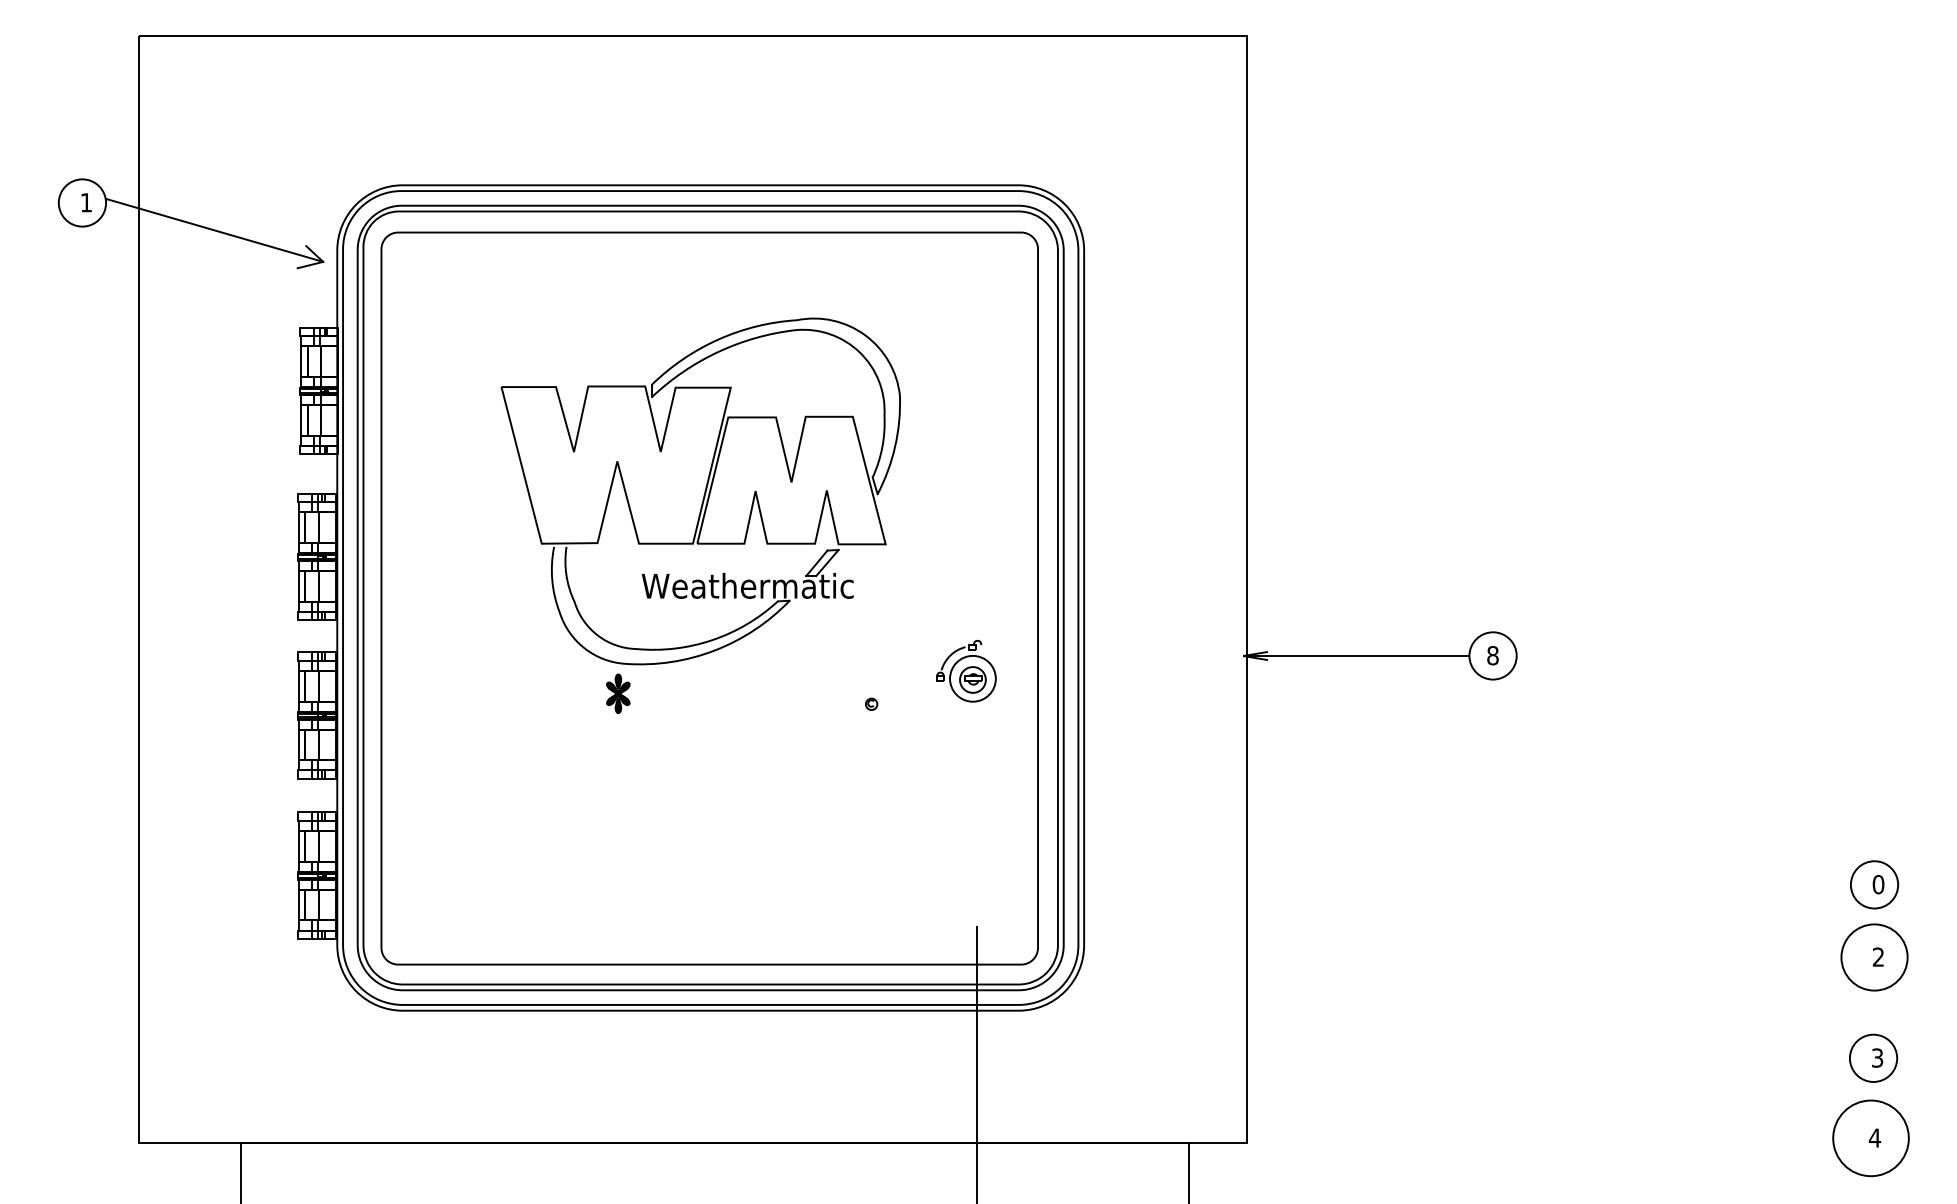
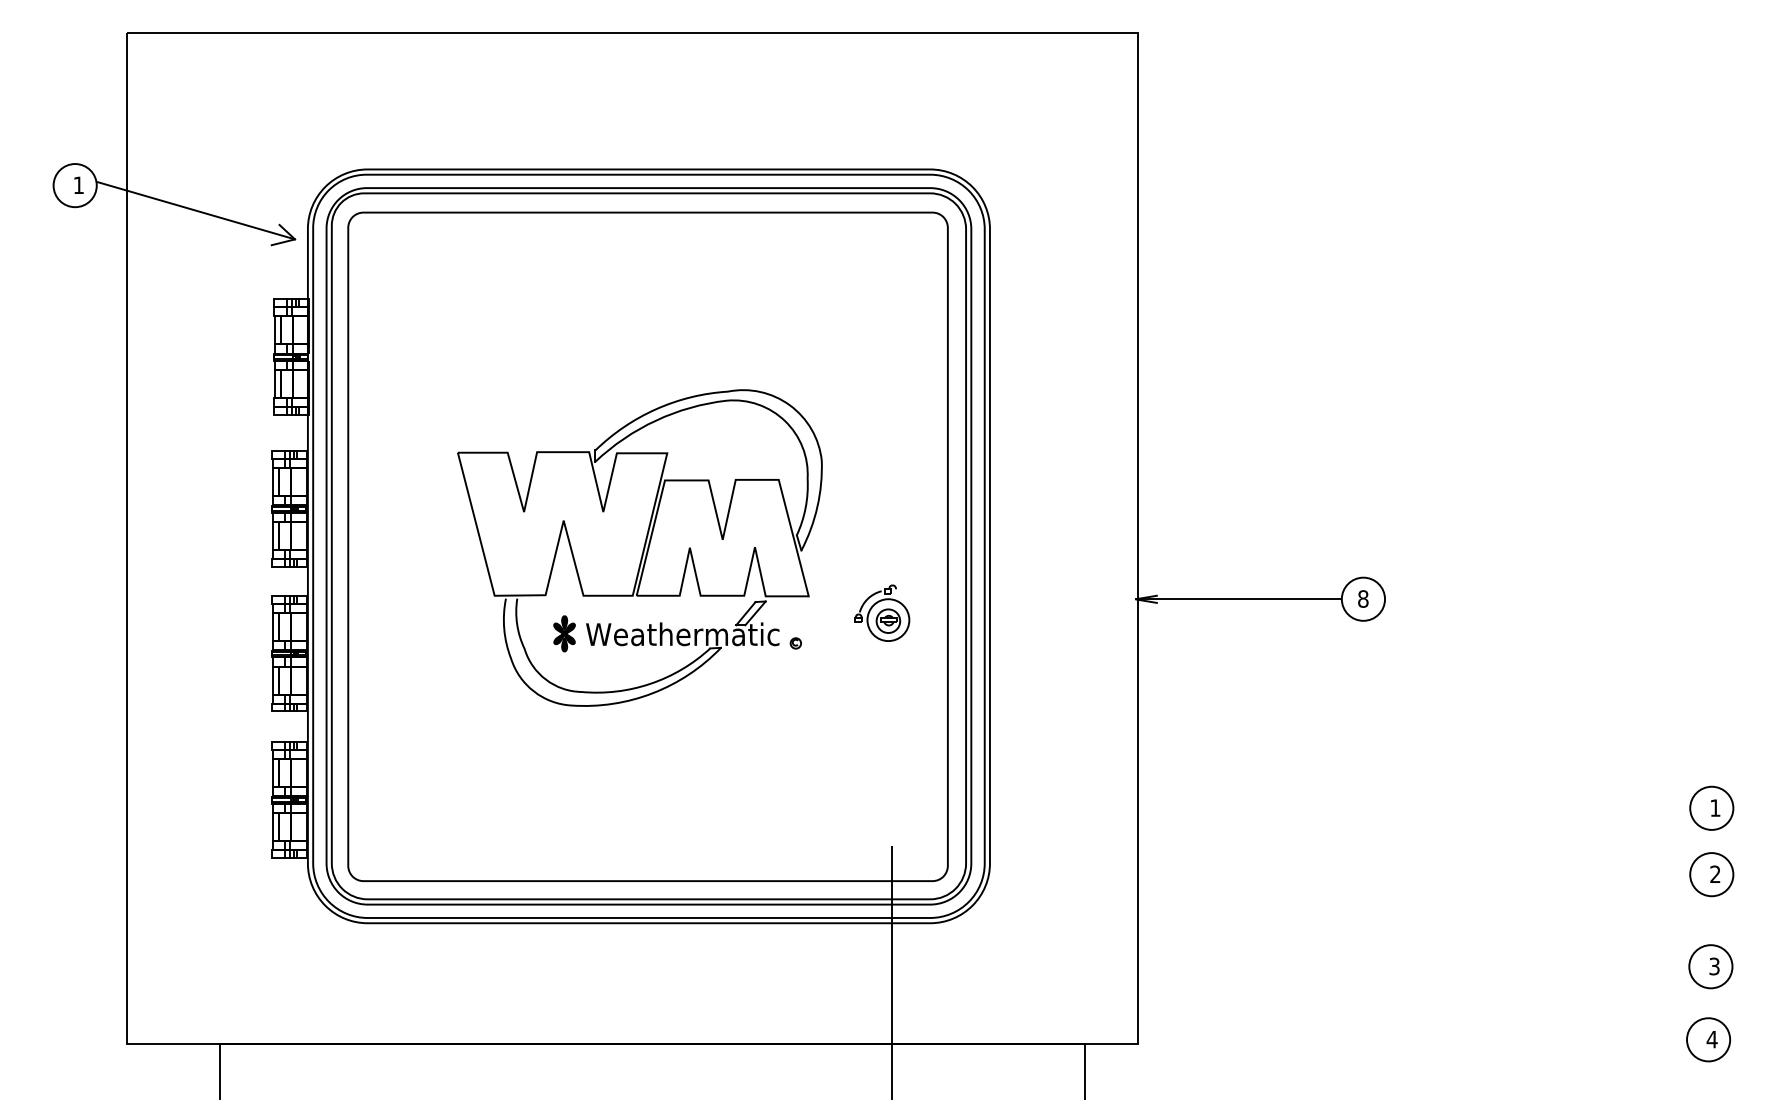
part: (700, 490) -> (639, 547), moved
text: (1878, 883) -> (1715, 807), 0 -> 1
circle: (1874, 957) -> (1711, 874), size x0.71
circle: (1870, 1138) -> (1708, 1039), size x0.62

